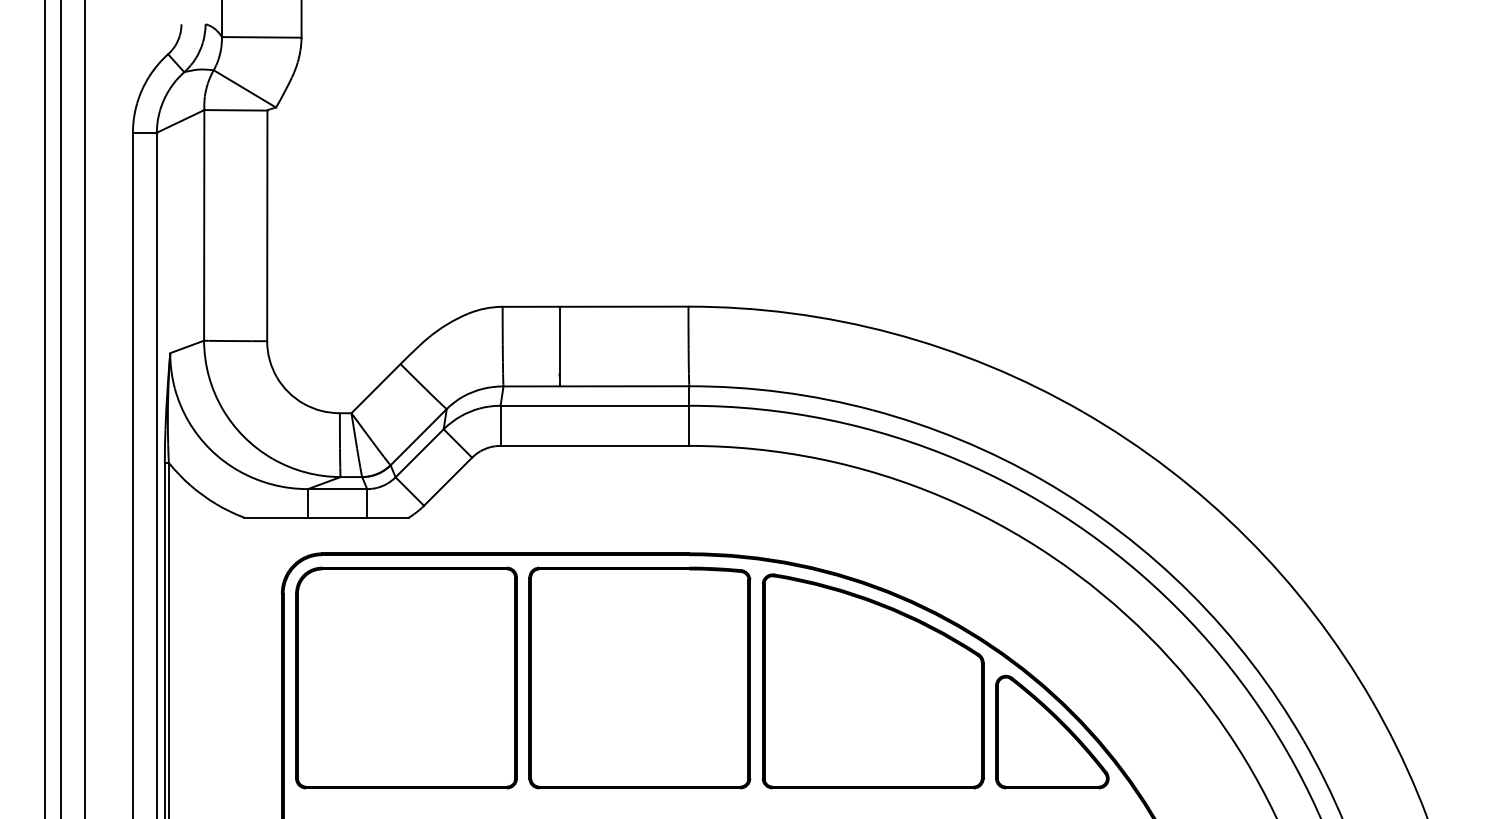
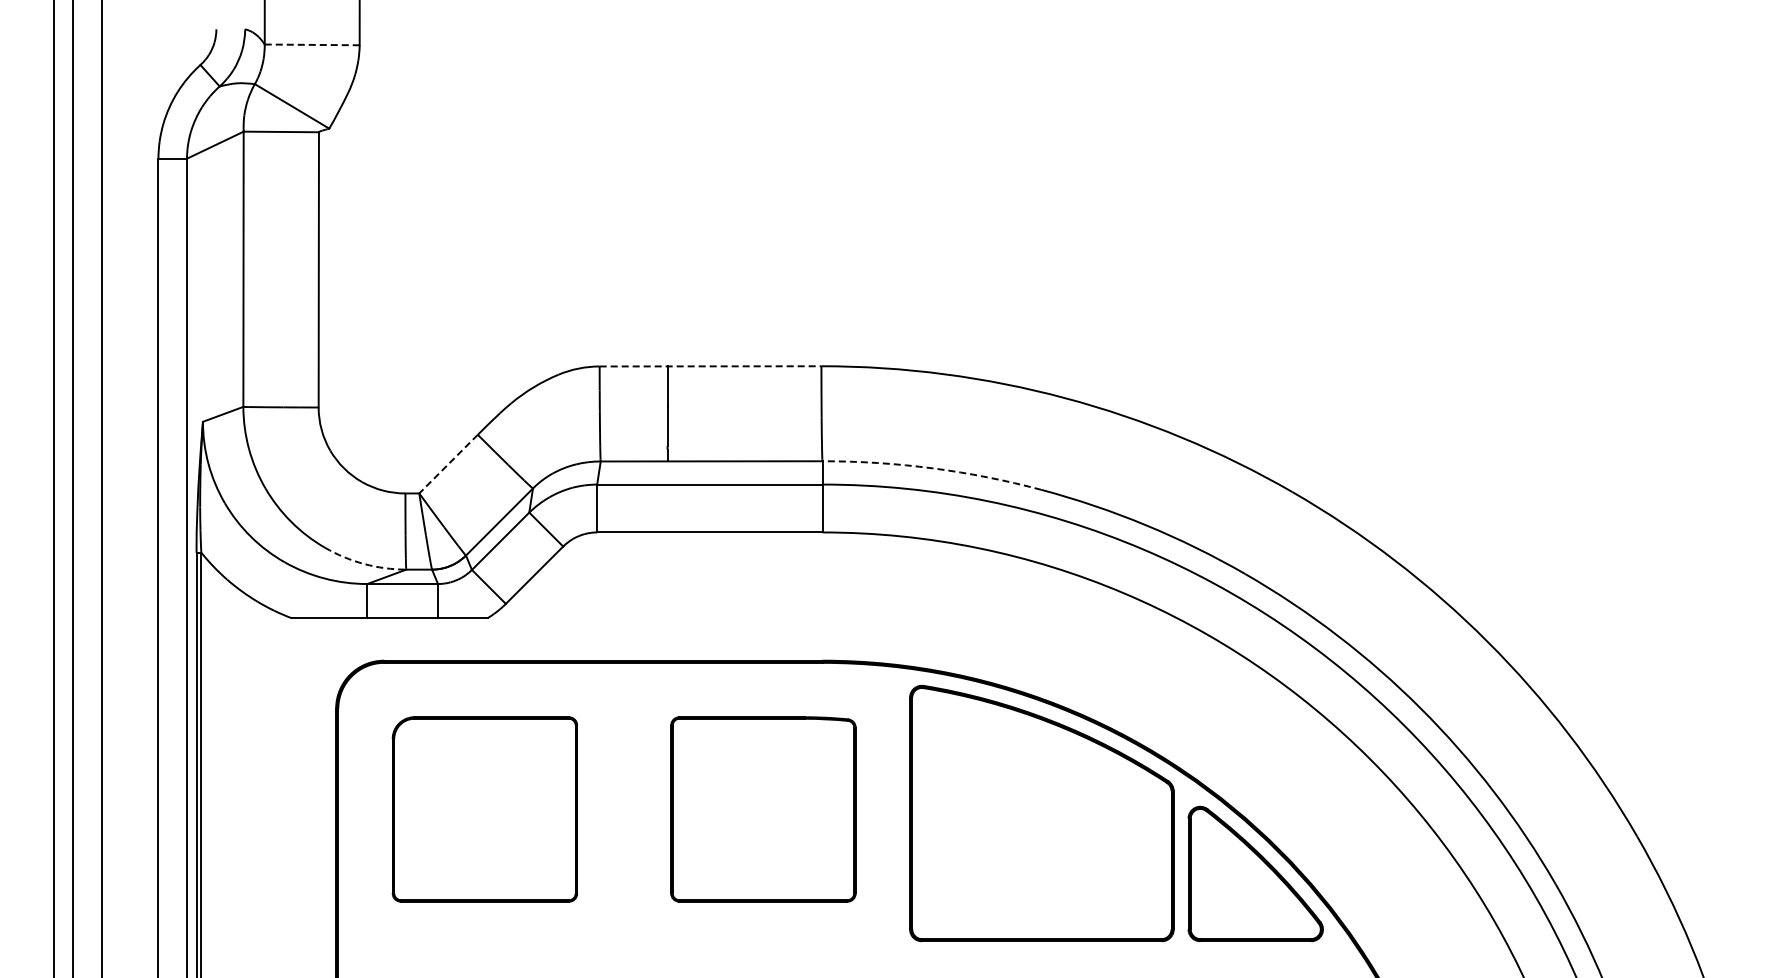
line: (262, 37) -> (312, 44), solid -> dashed
line: (595, 306) -> (710, 366), solid -> dashed
line: (375, 388) -> (448, 464), solid -> dashed
arc: (781, 392) -> (932, 468), solid -> dashed
arc: (305, 472) -> (364, 564), solid -> dashed
part: (406, 678) -> (484, 809), size x0.7
part: (639, 678) -> (763, 809), size x0.7

